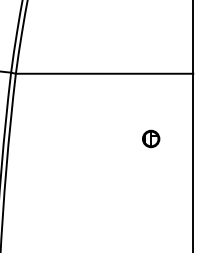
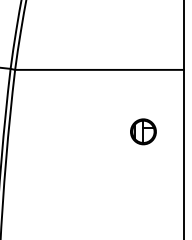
part: (151, 138) -> (143, 131), size x1.6

